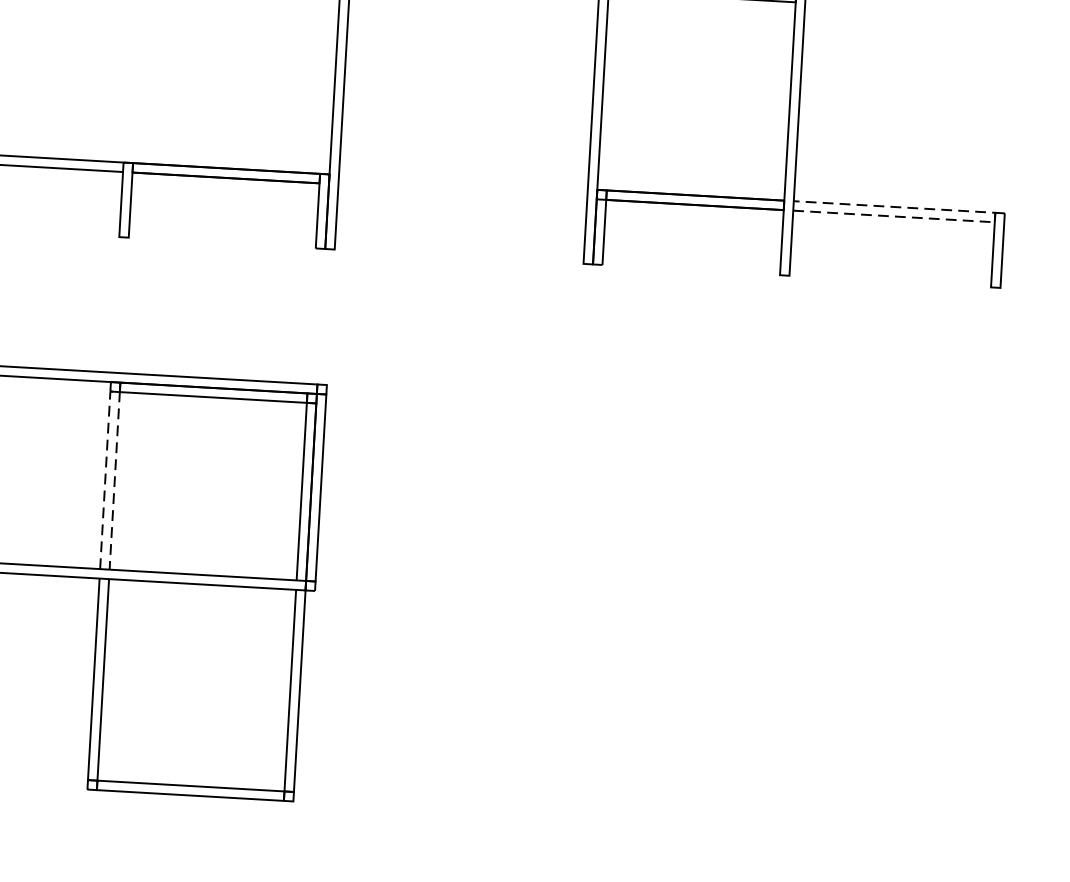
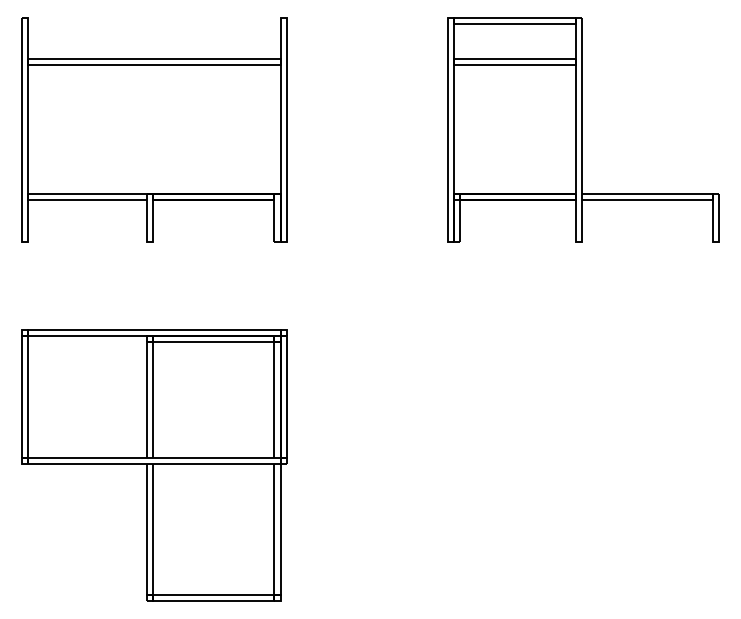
line: (994, 217) -> (712, 196), dashed -> solid
line: (115, 392) -> (150, 342), dashed -> solid

